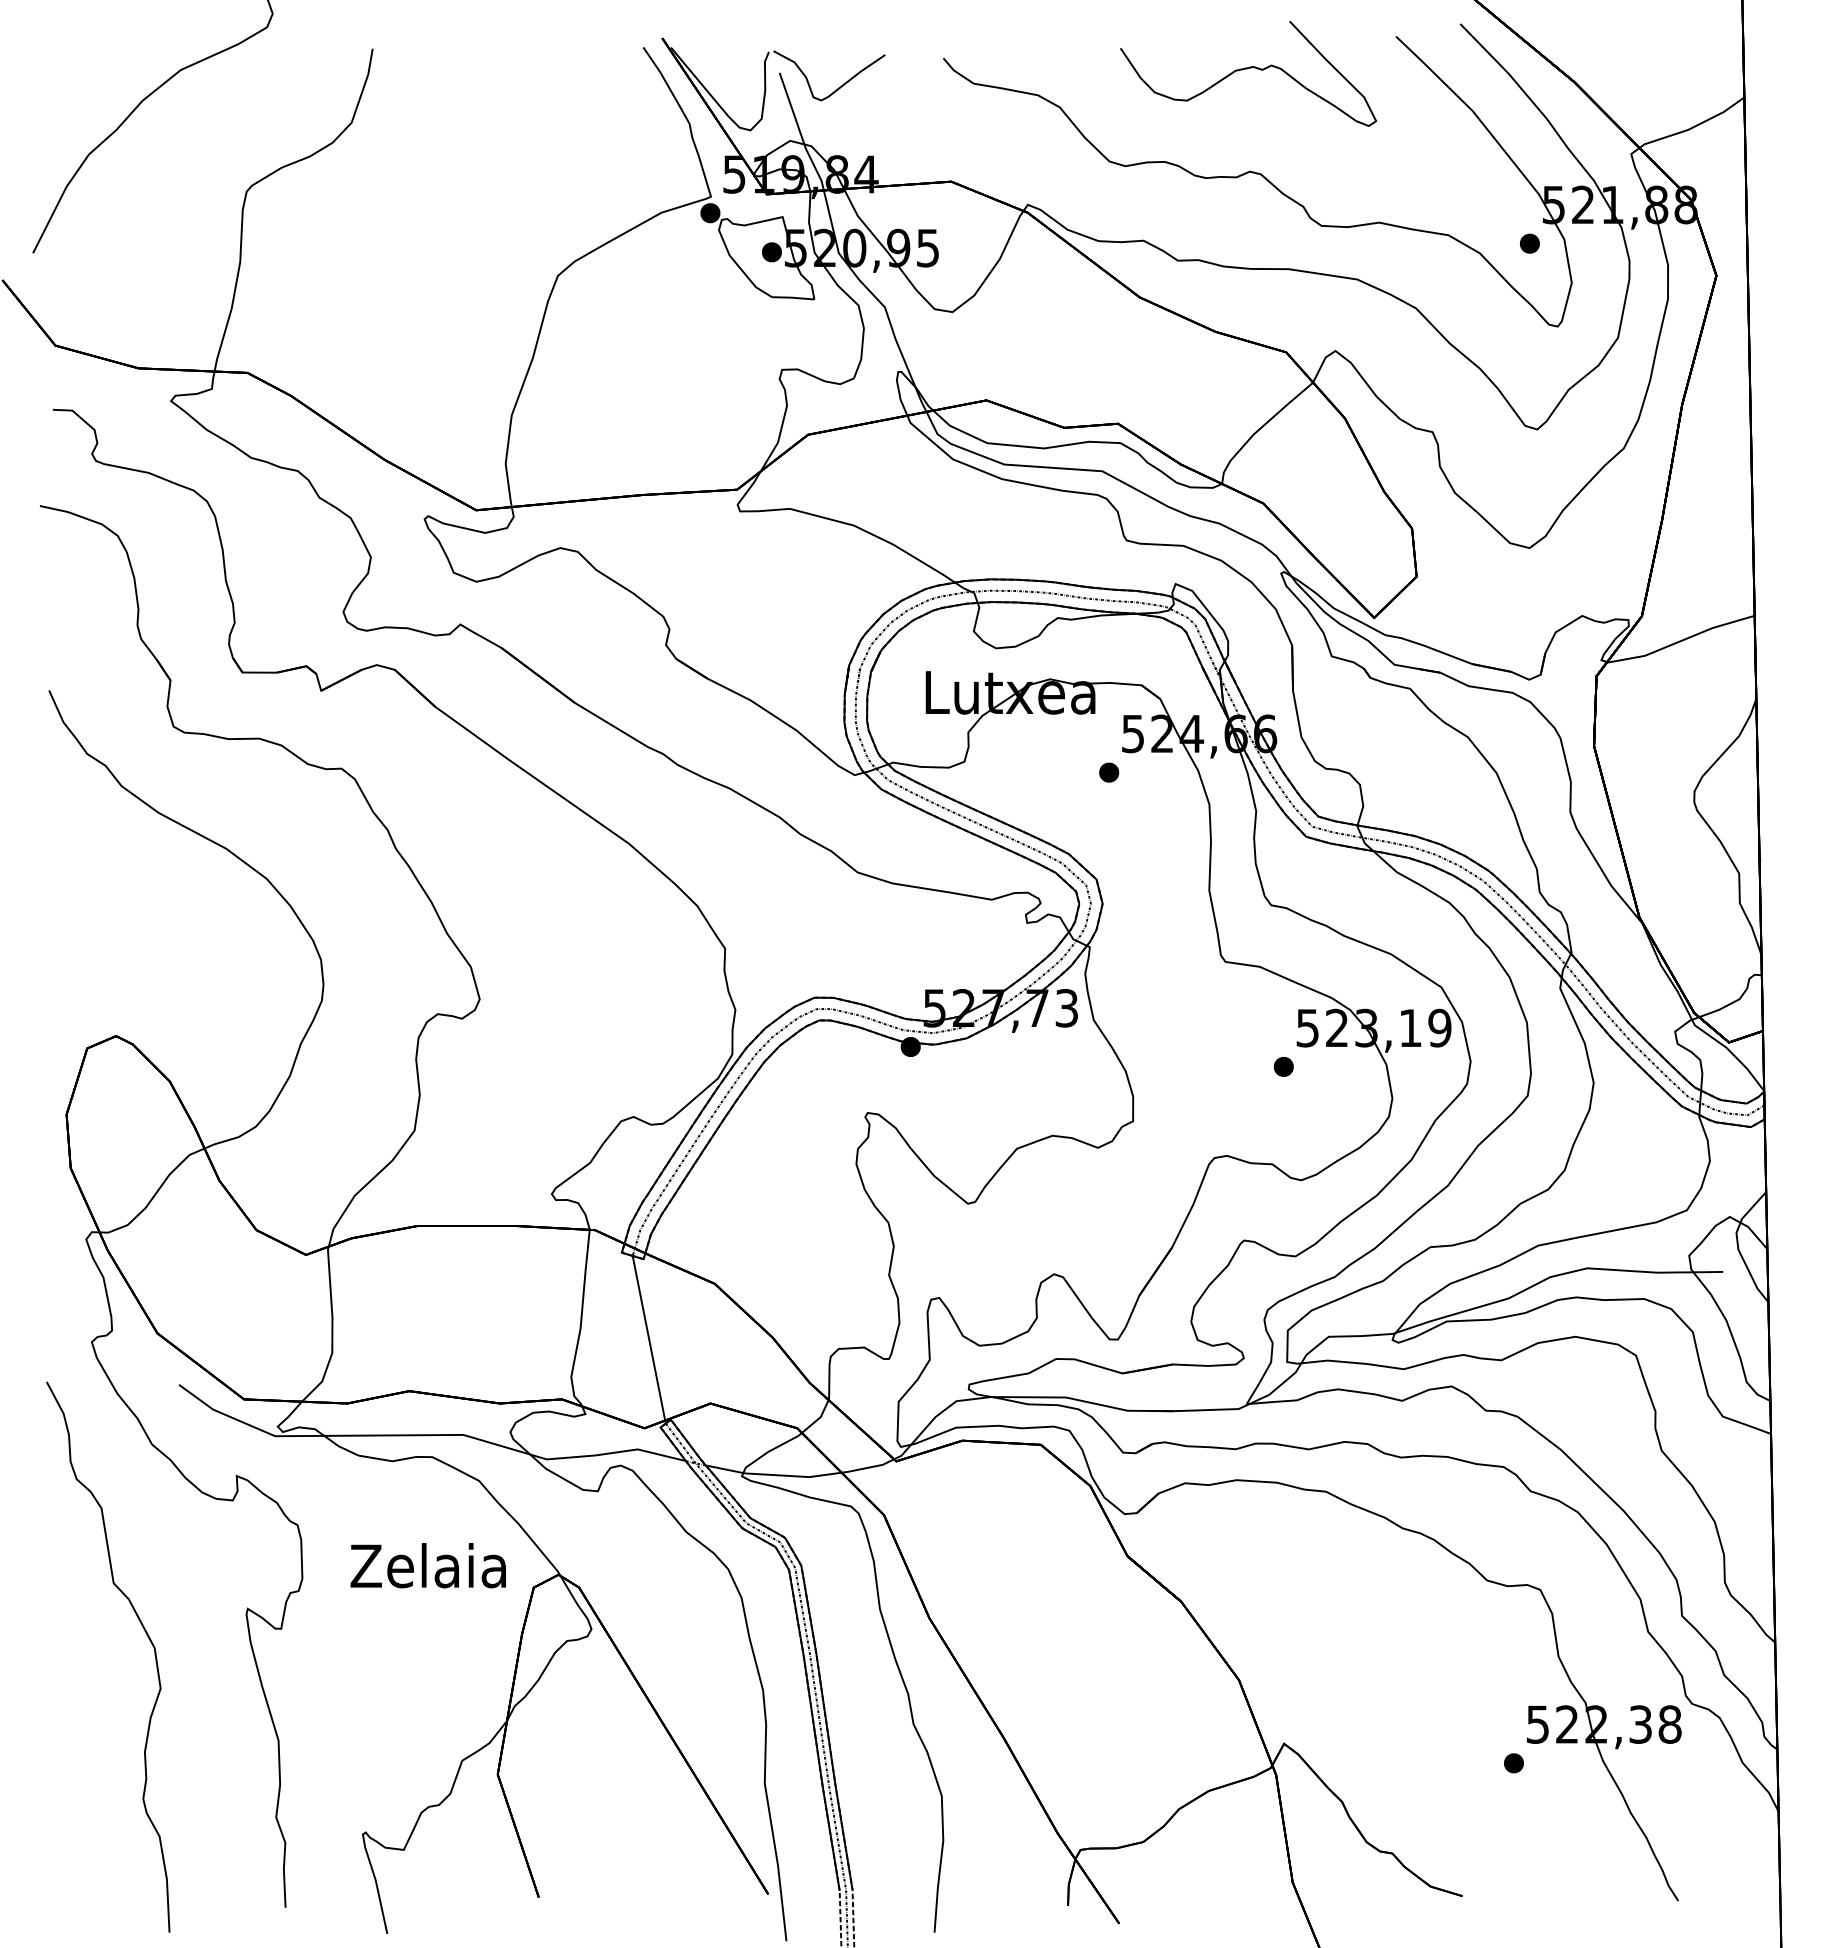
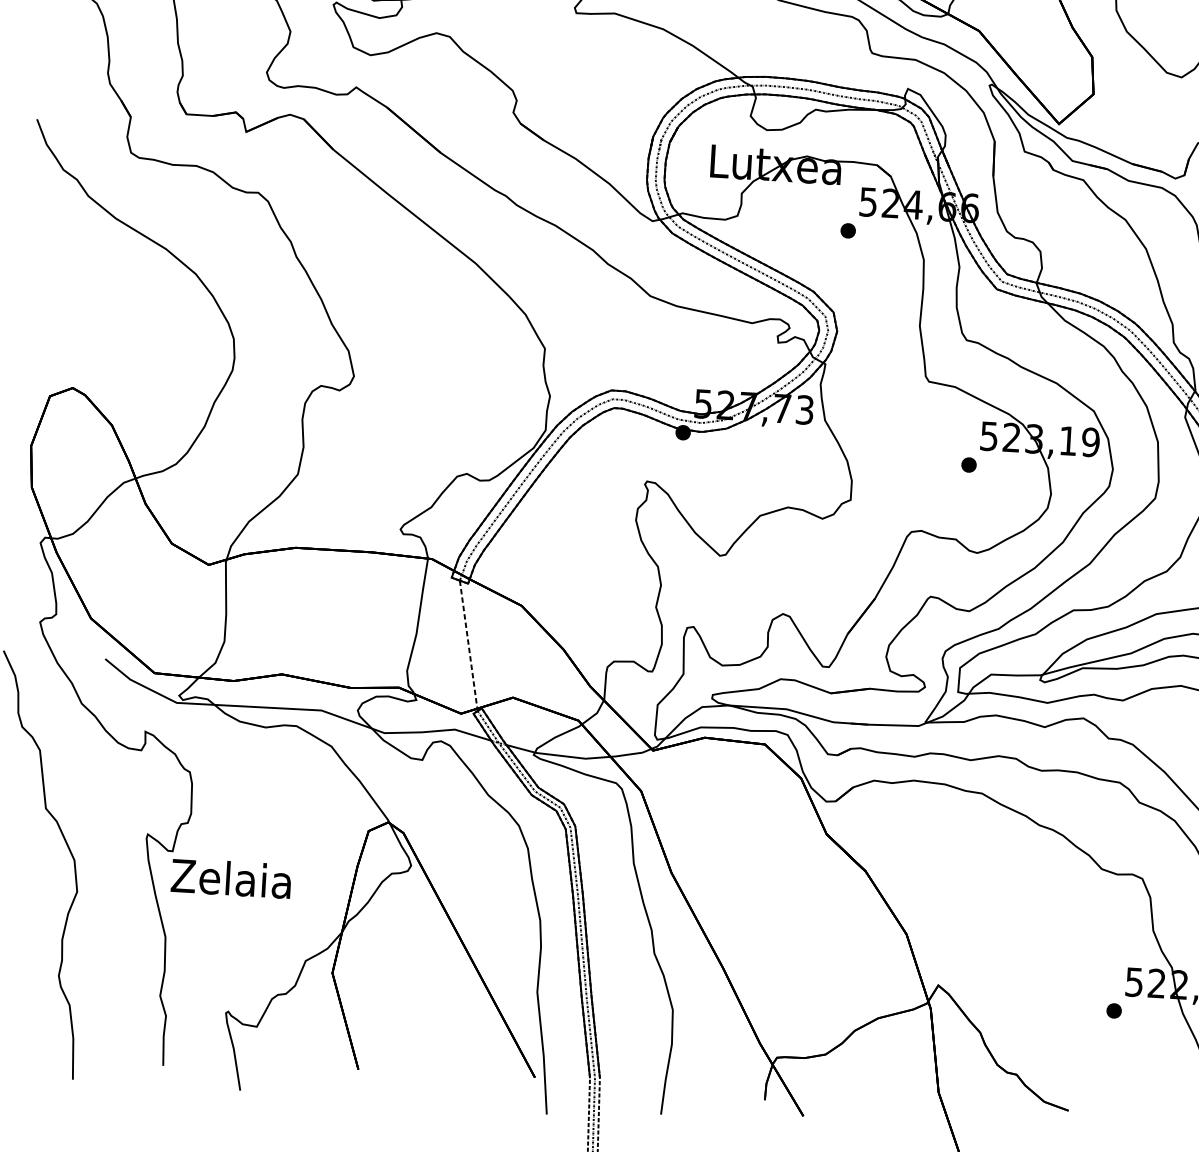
line: (649, 1340) -> (468, 646), solid -> dashed
text: (427, 1565) -> (230, 878), moved

